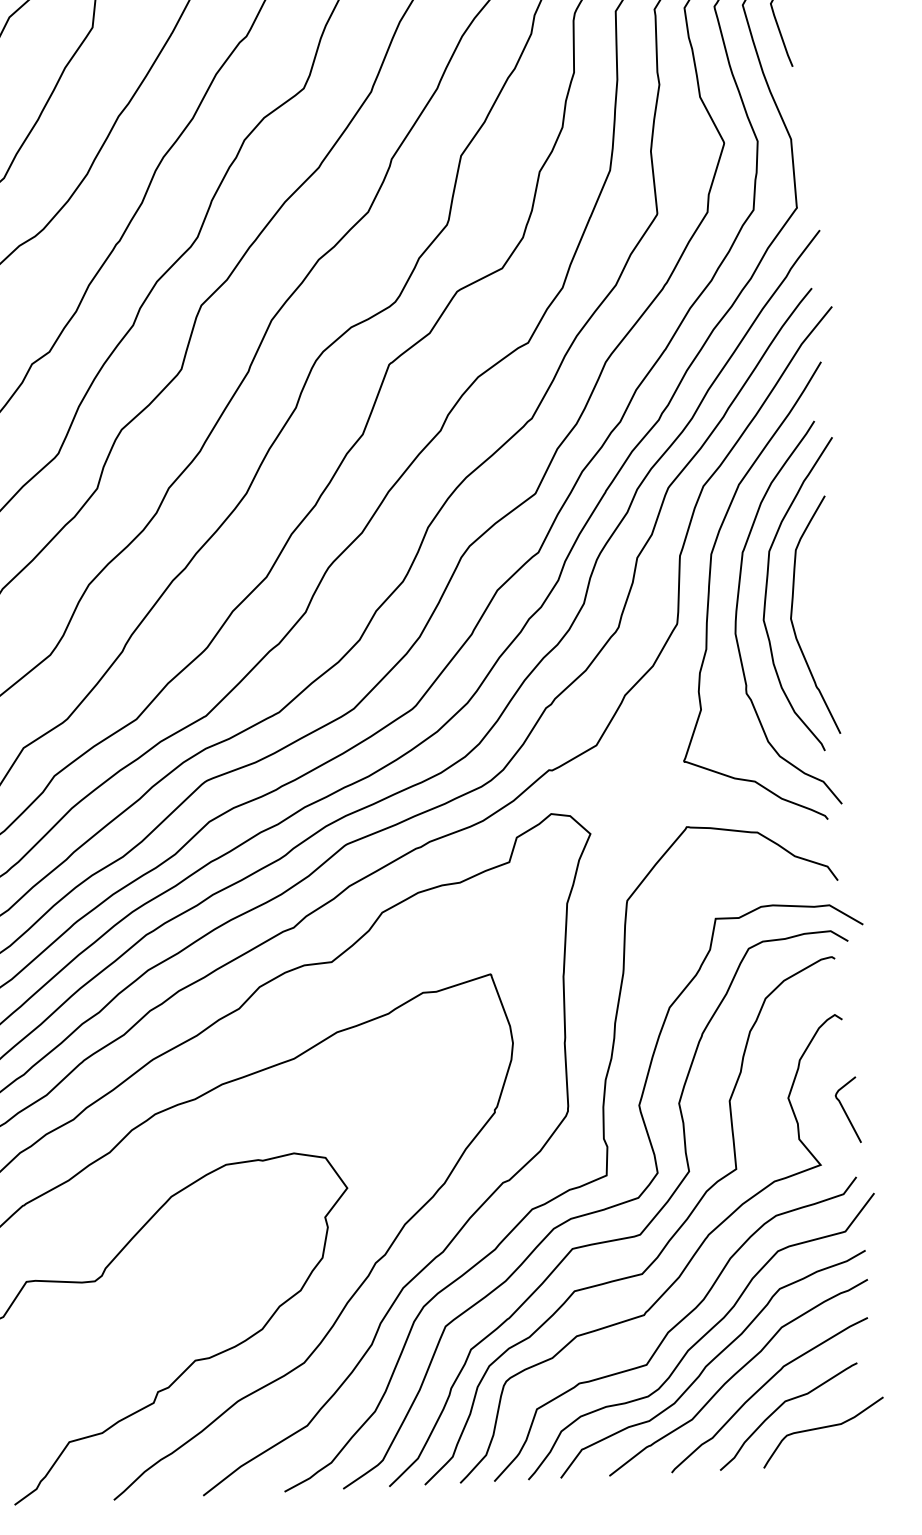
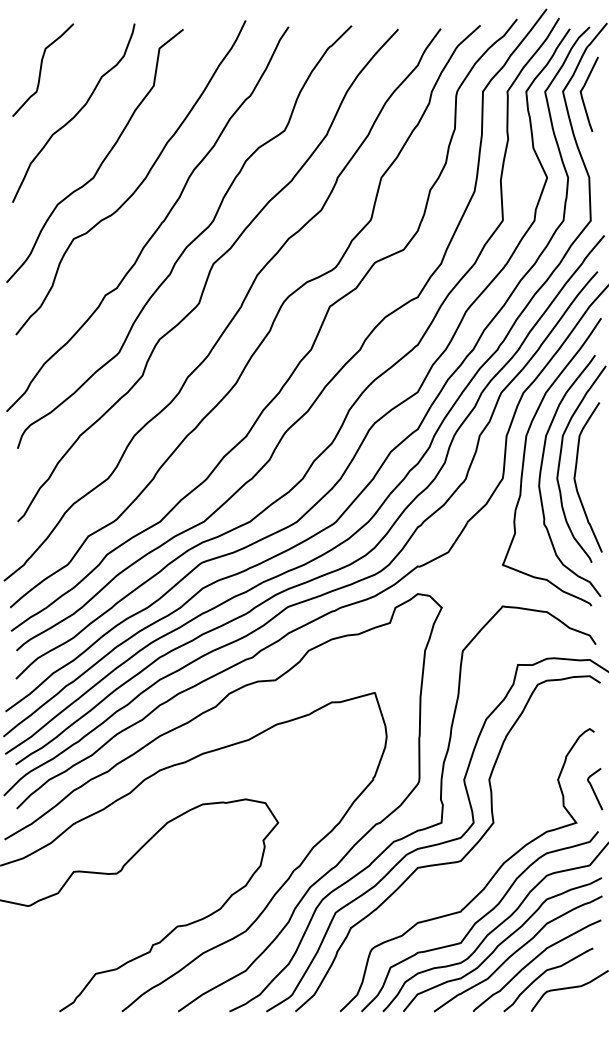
curve: (662, 1247) -> (474, 869), removed

